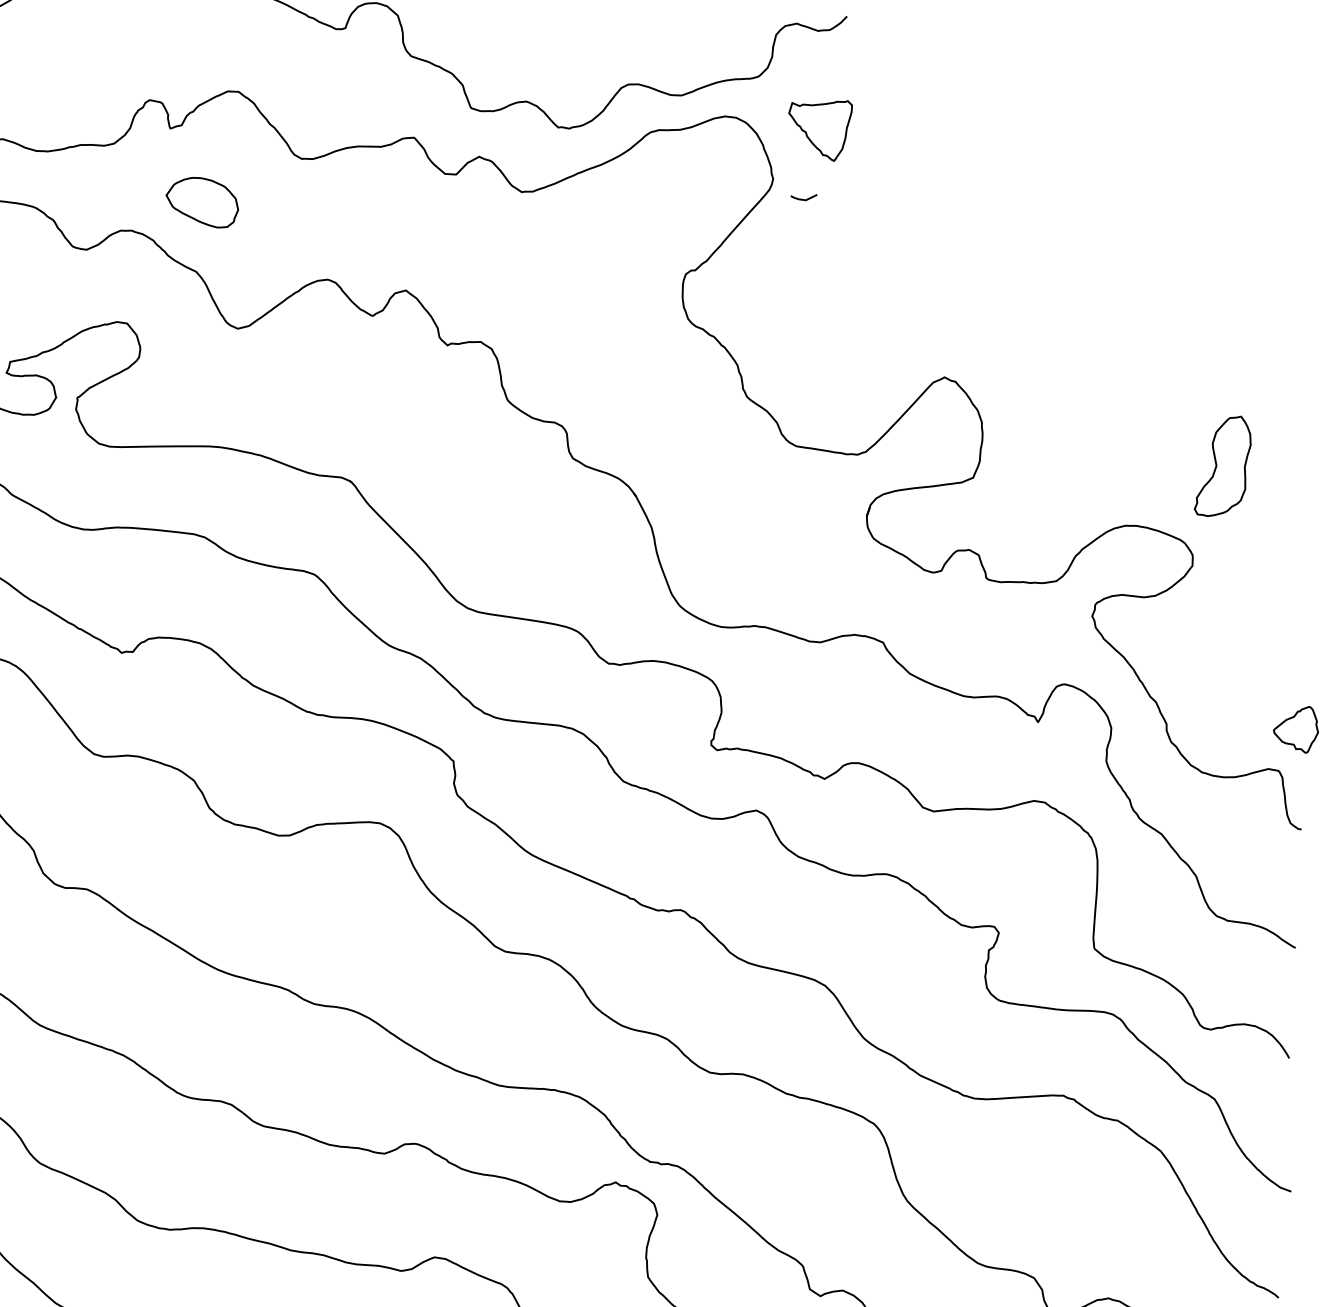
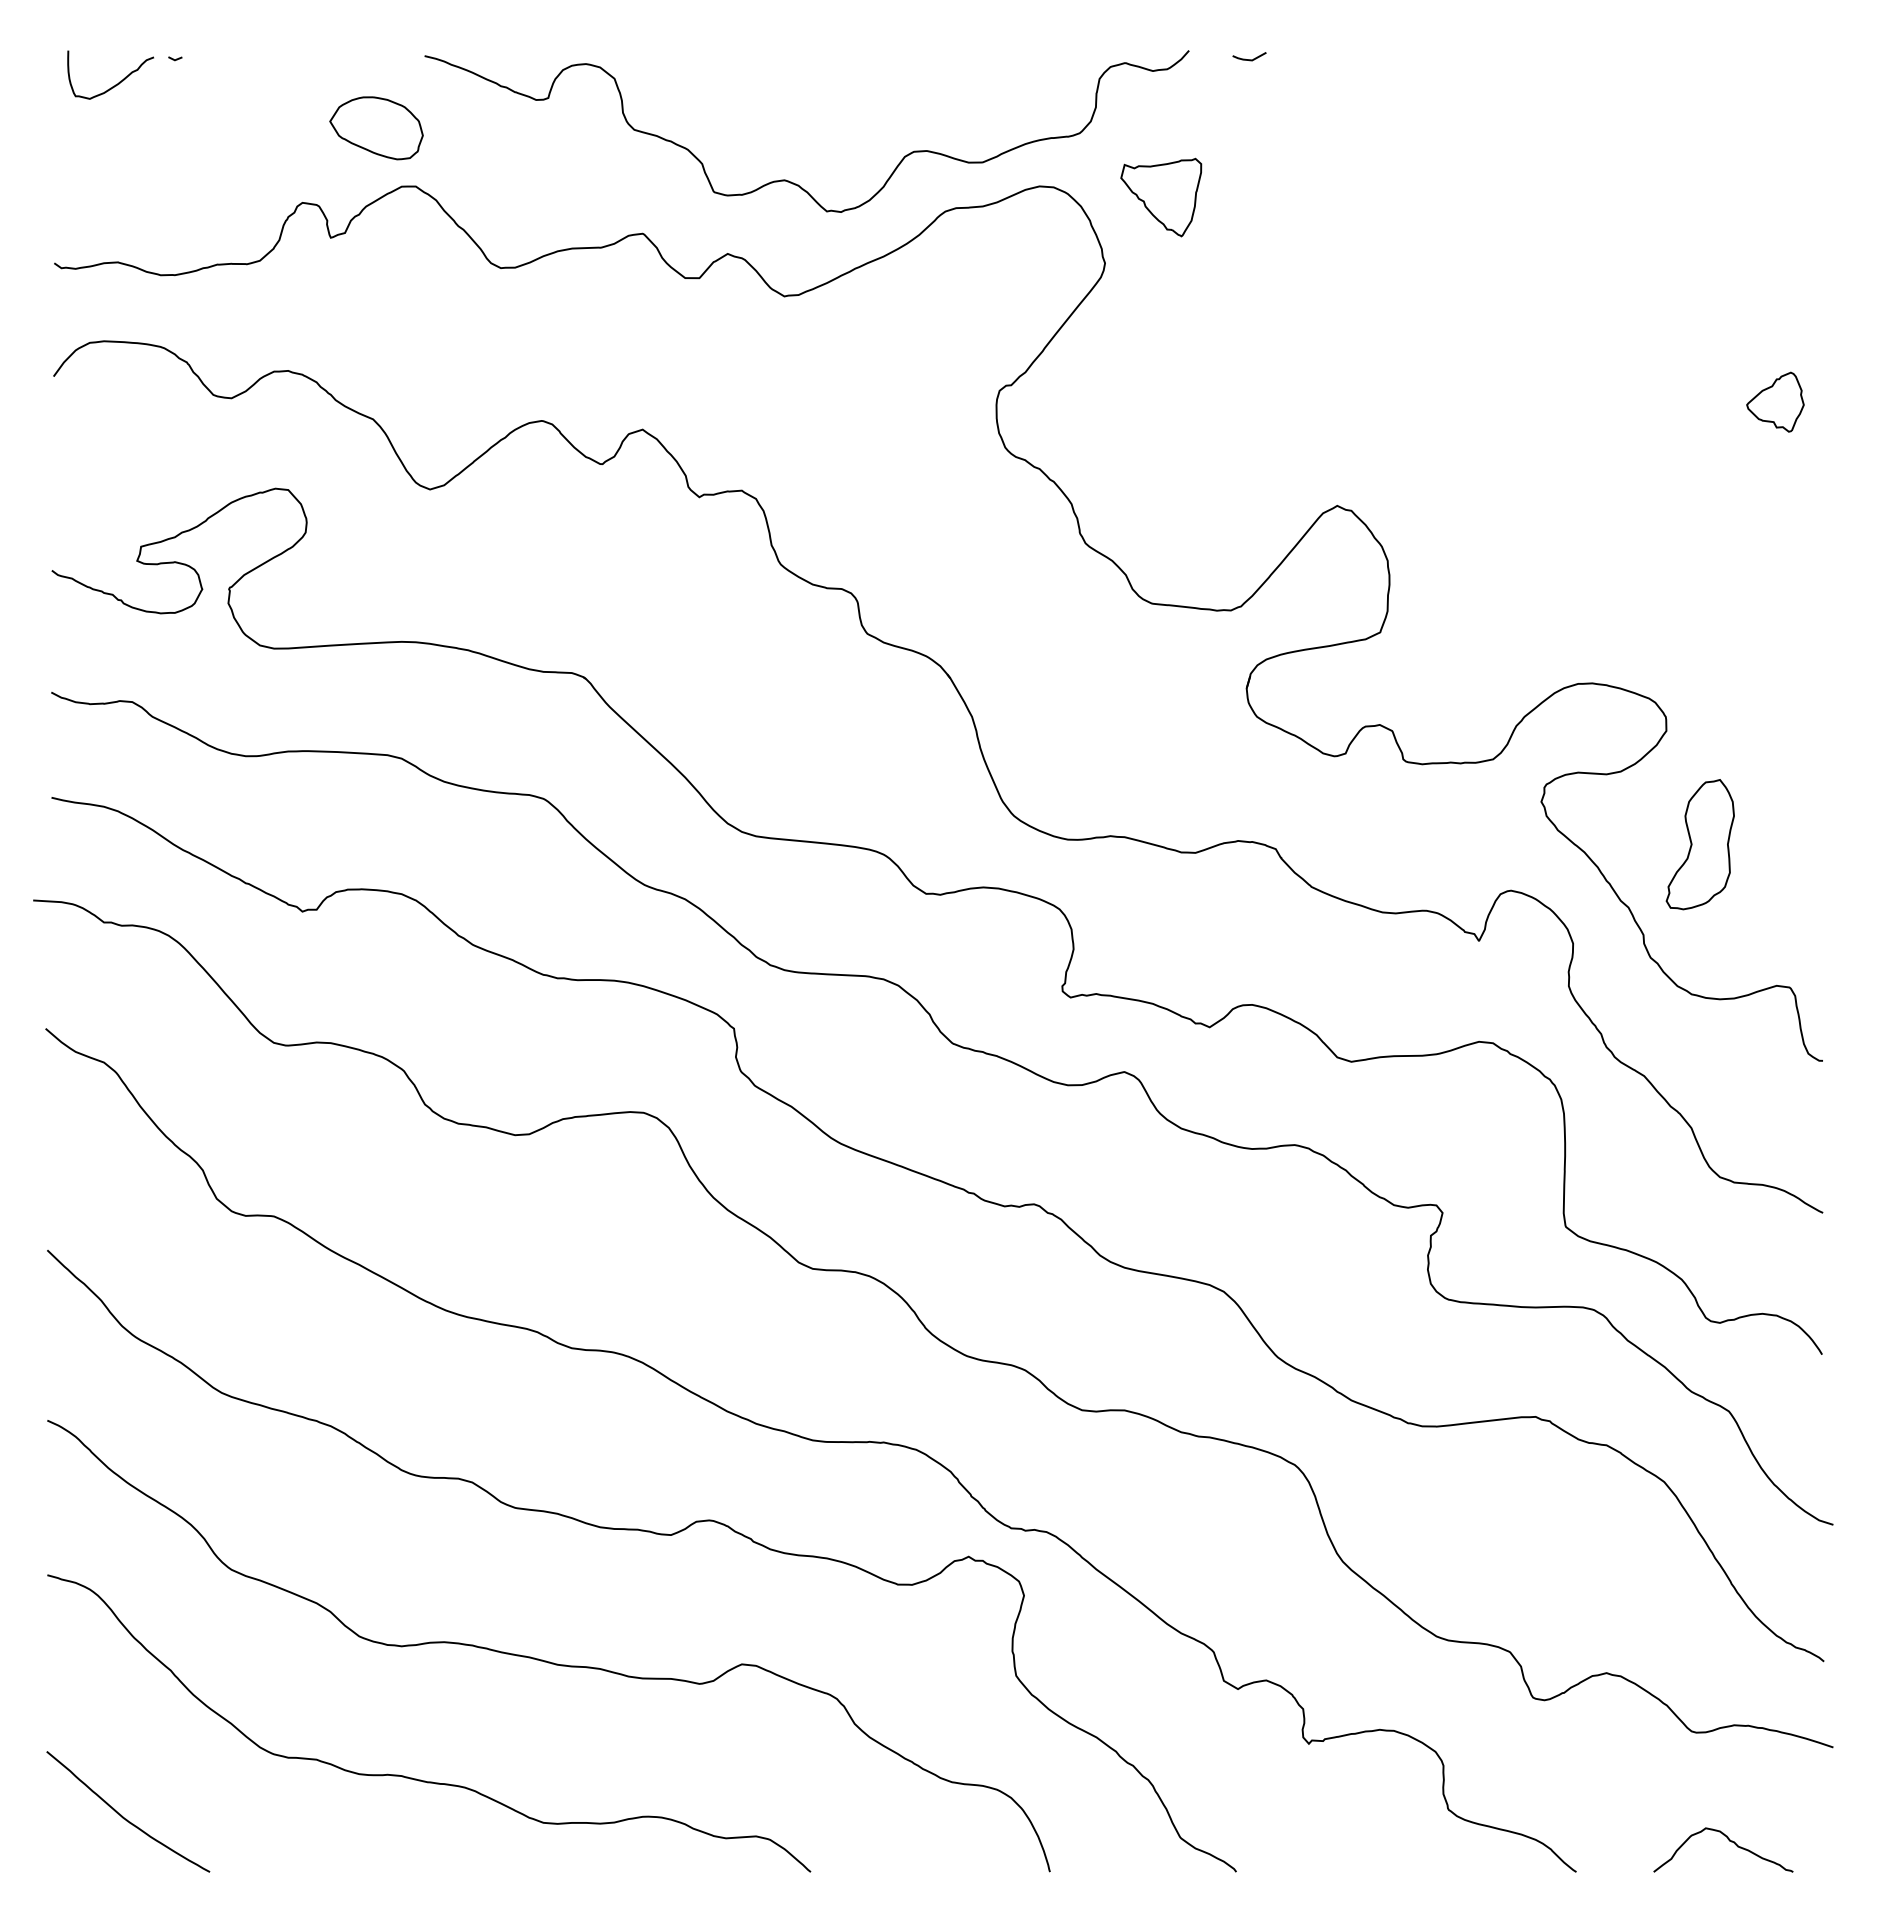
line: (803, 199) -> (1249, 59), moved
part: (202, 202) -> (376, 128), moved
part: (1222, 466) -> (1699, 844), moved
part: (1296, 728) -> (1775, 401), moved

